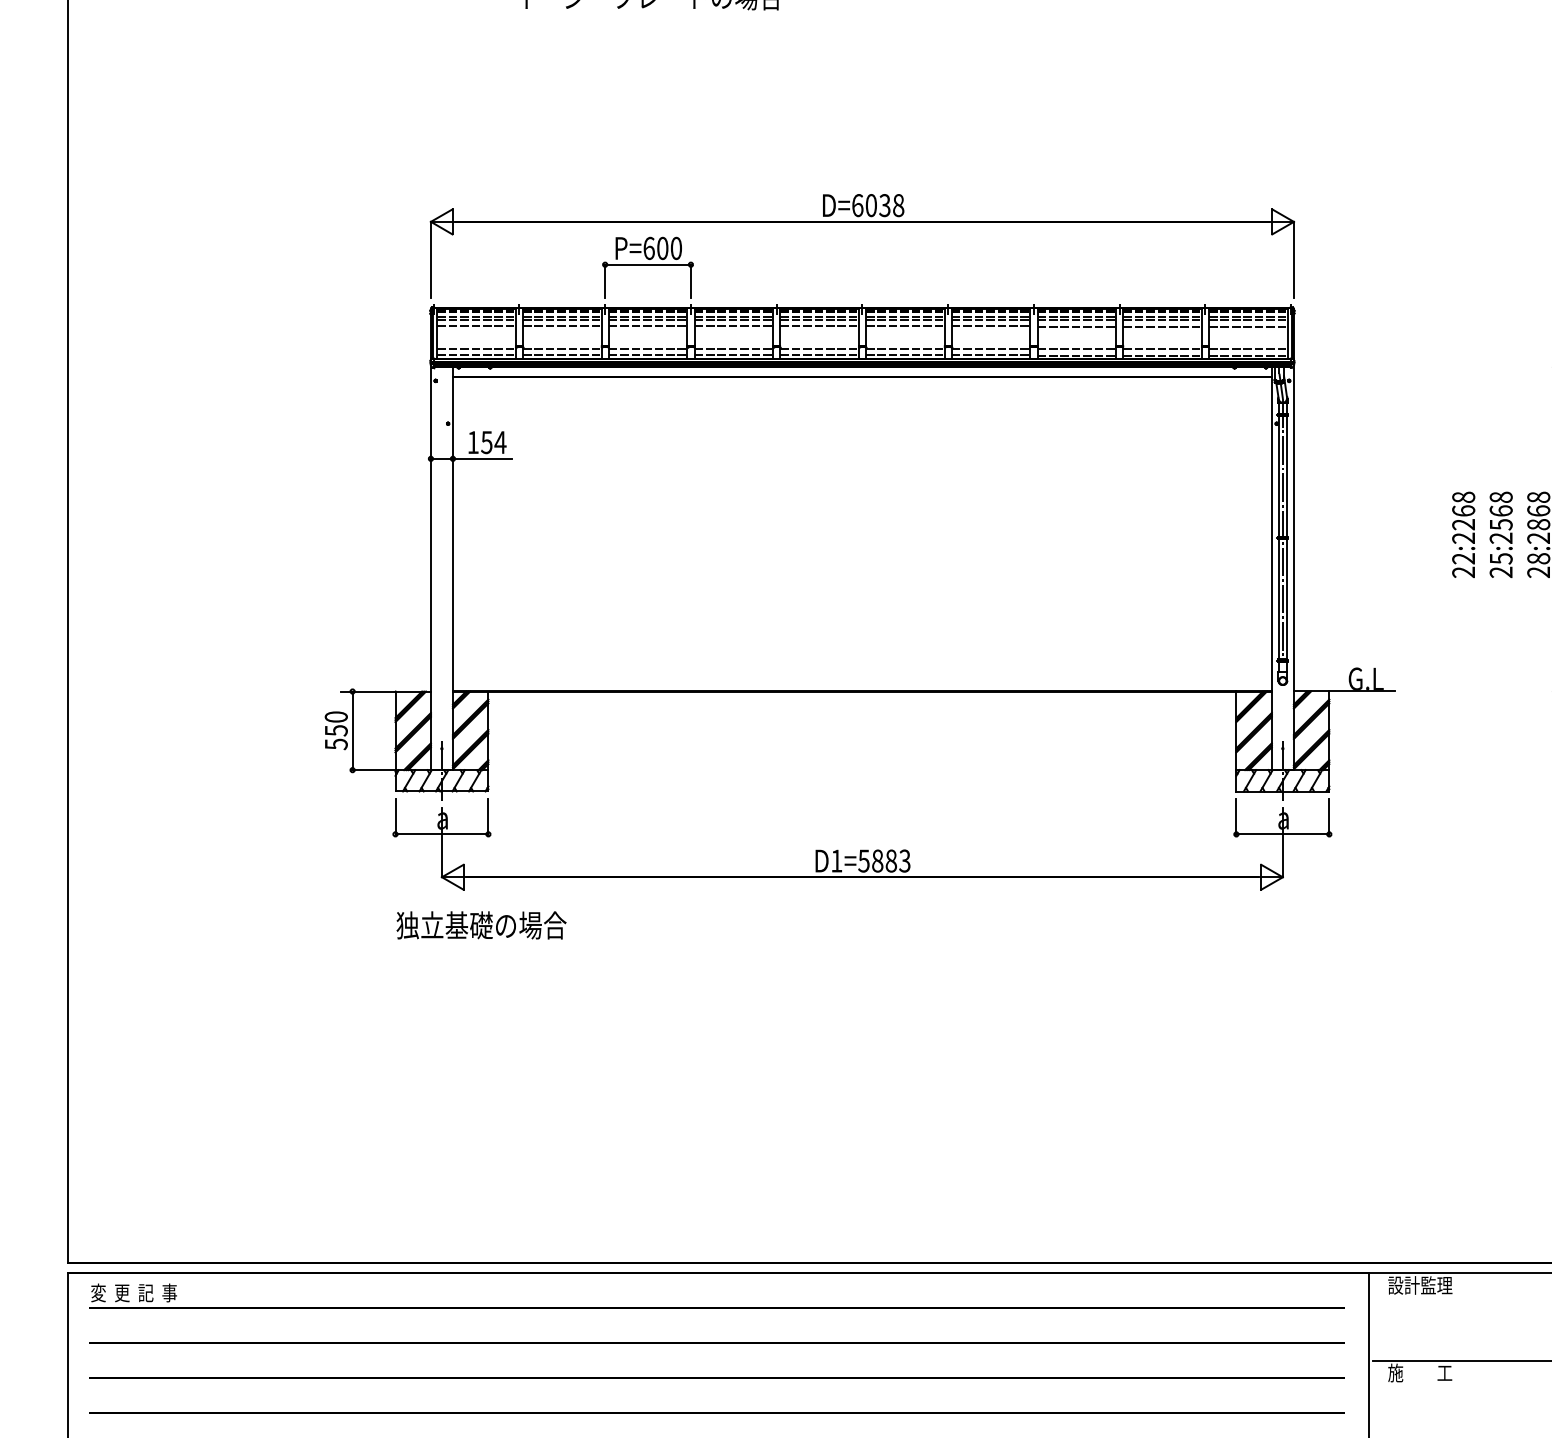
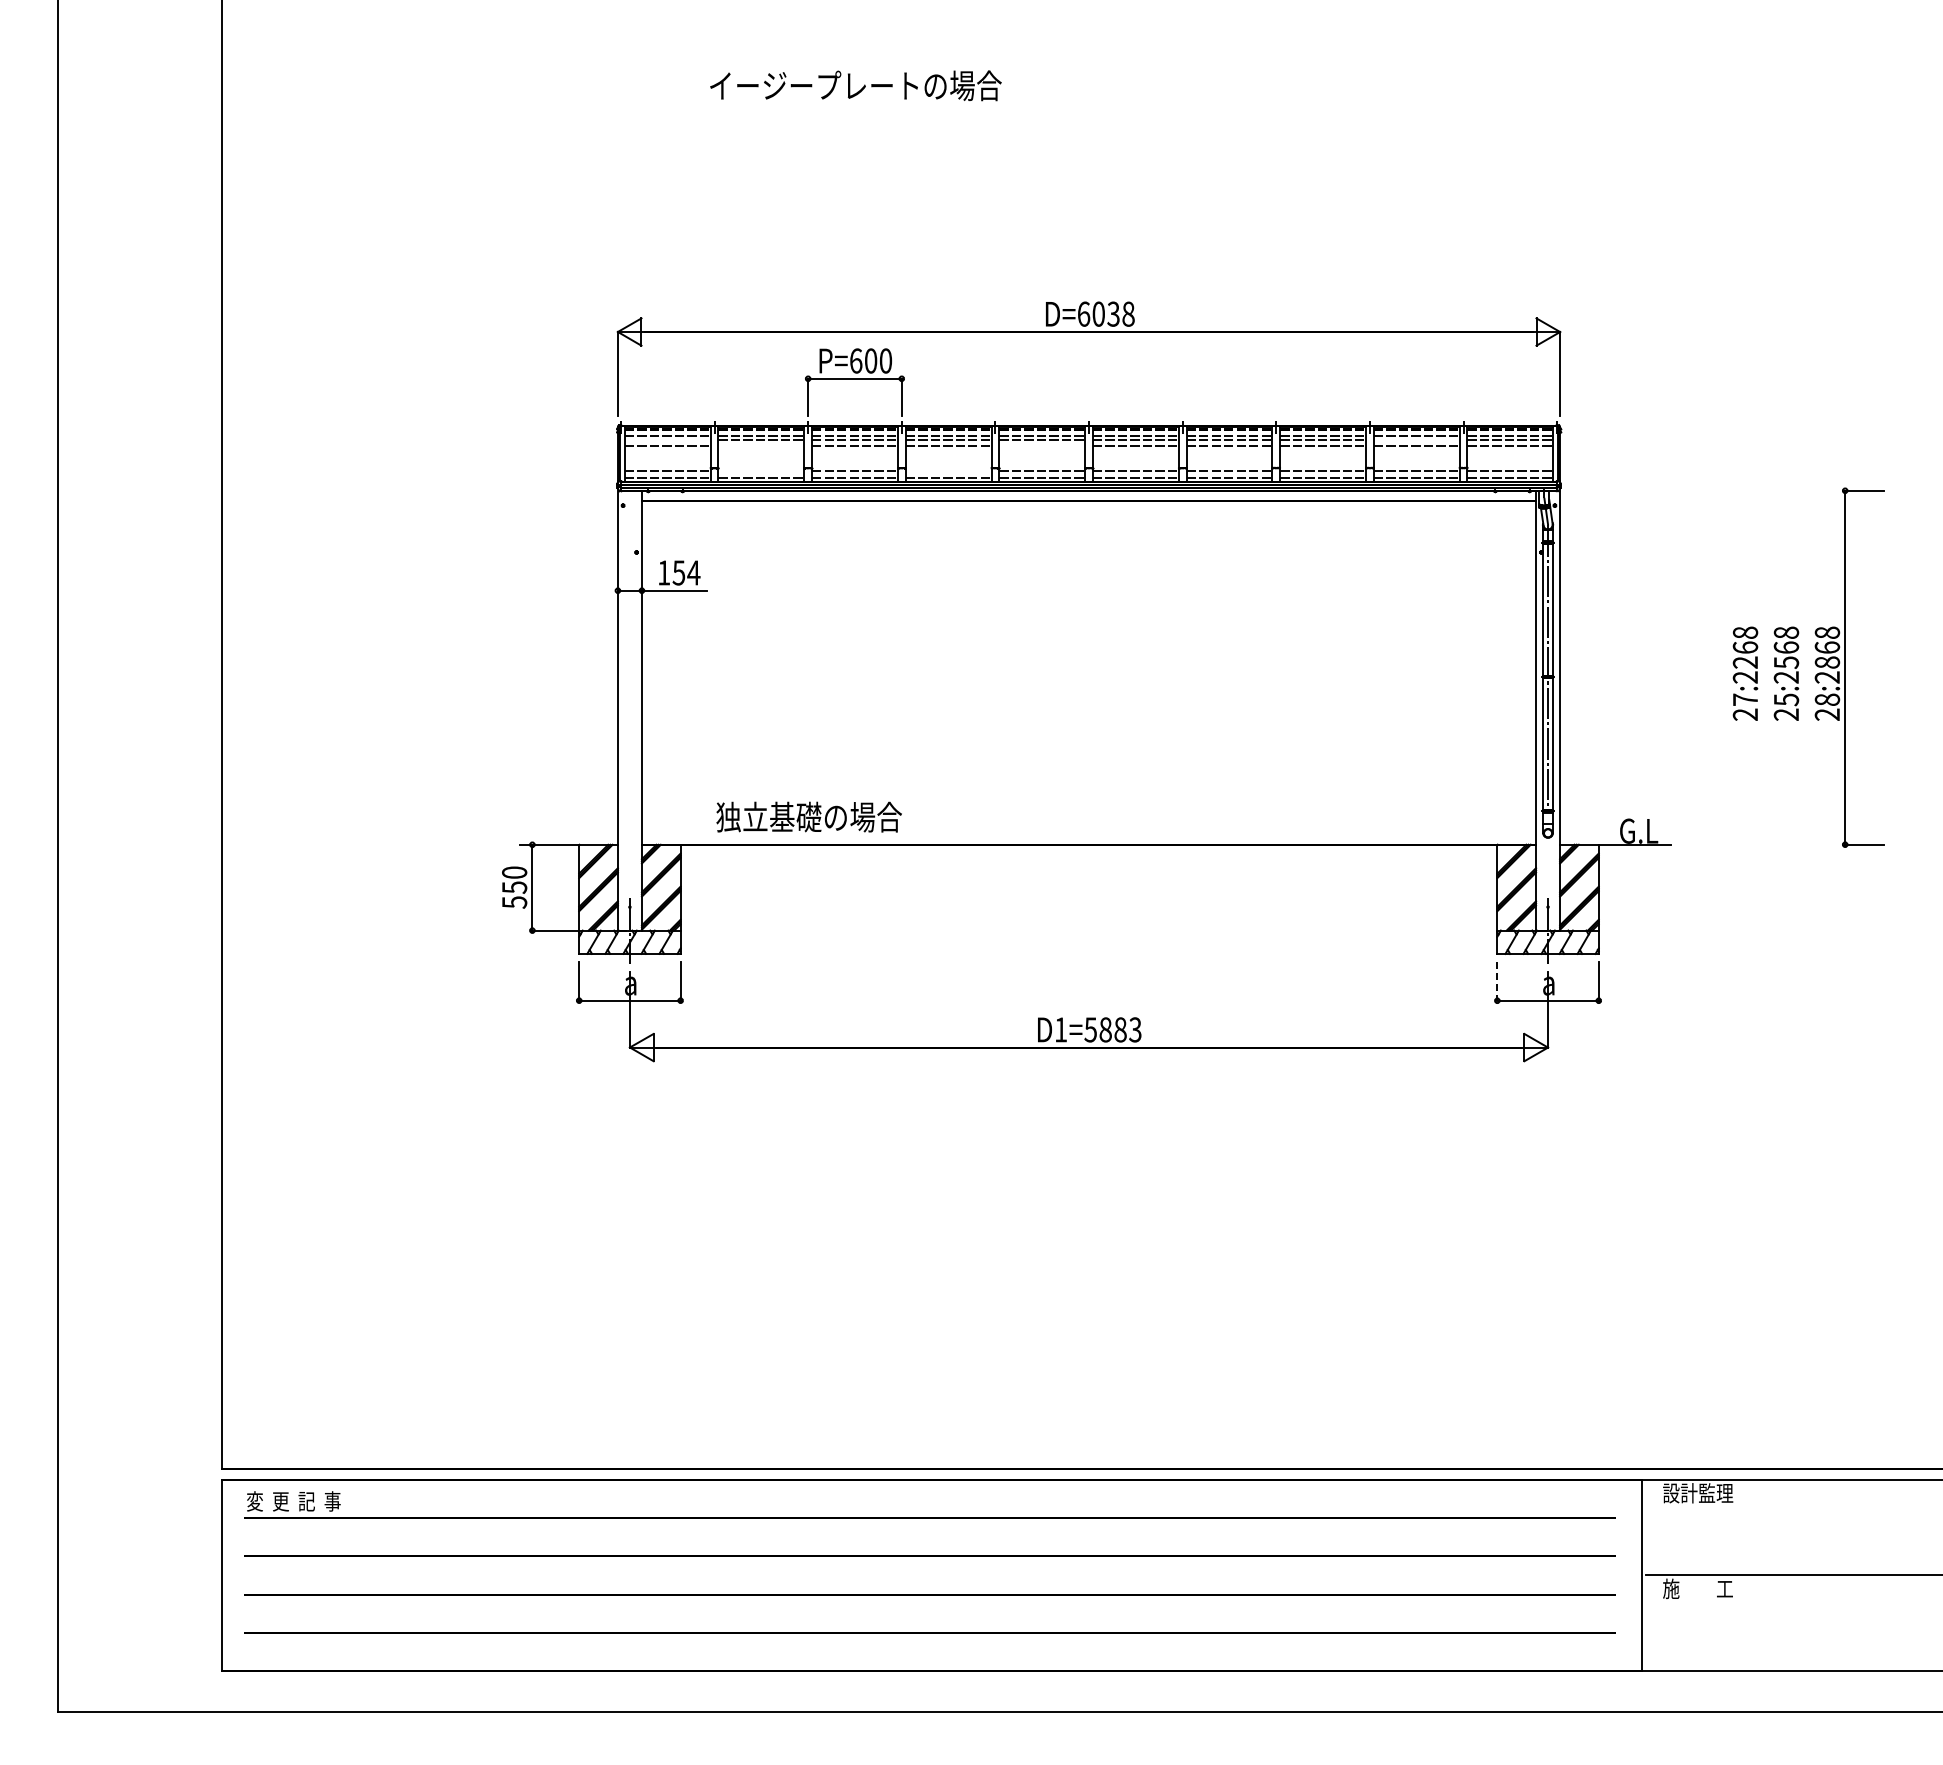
line: (476, 320) -> (667, 439), removed
line: (1162, 320) -> (1416, 439), removed
line: (562, 326) -> (761, 446), removed
line: (819, 326) -> (1042, 446), removed
line: (562, 349) -> (761, 471), removed
line: (733, 349) -> (948, 471), removed
text: (1462, 558) -> (1744, 699), 22:2268 -> 27:2268
line: (1236, 816) -> (1497, 981), solid -> dashed
text: (480, 924) -> (808, 816), moved

